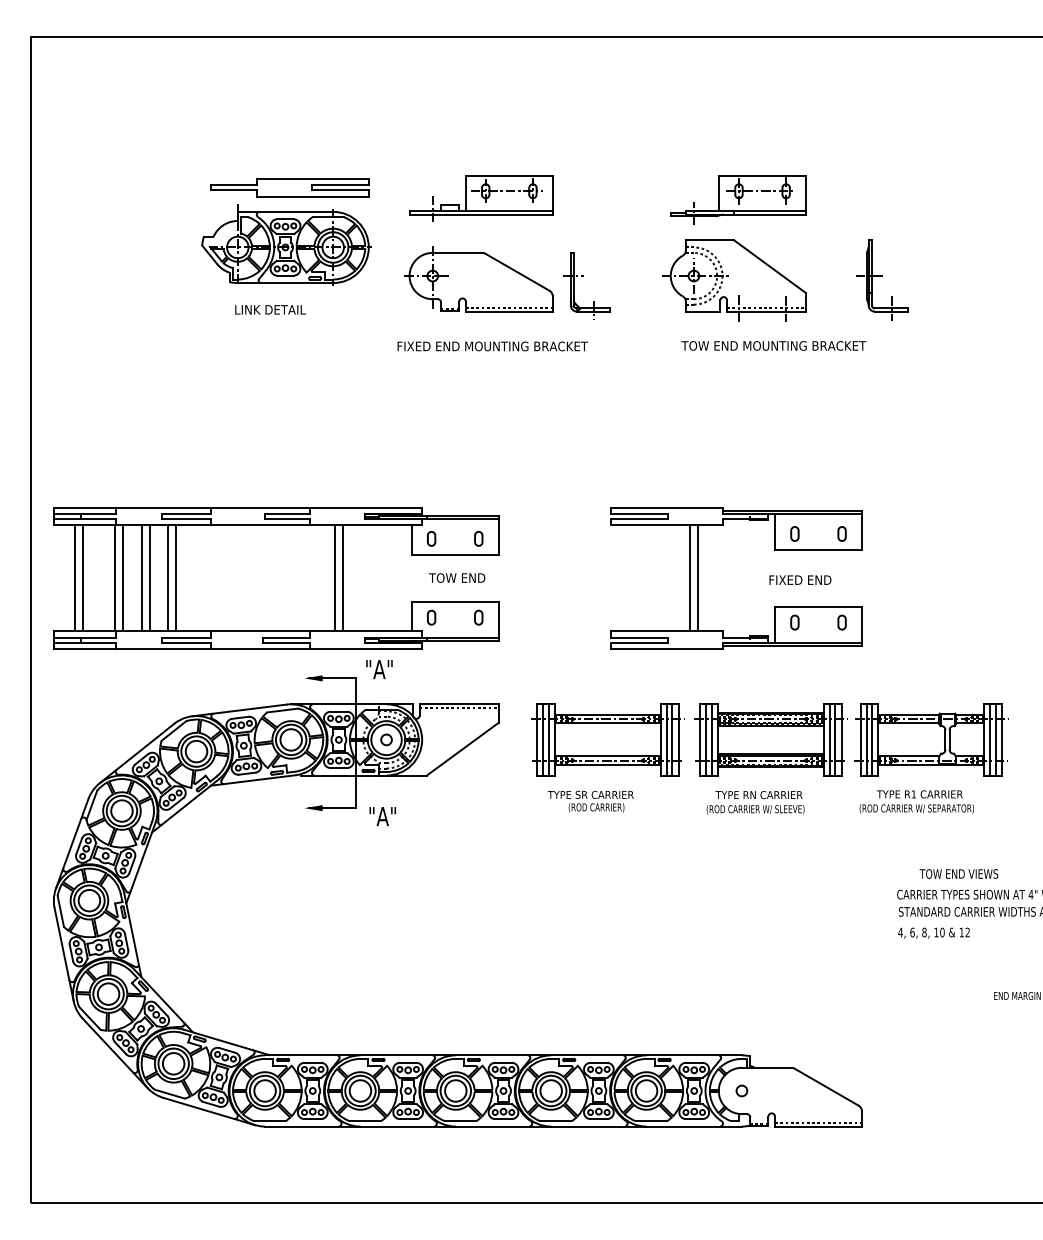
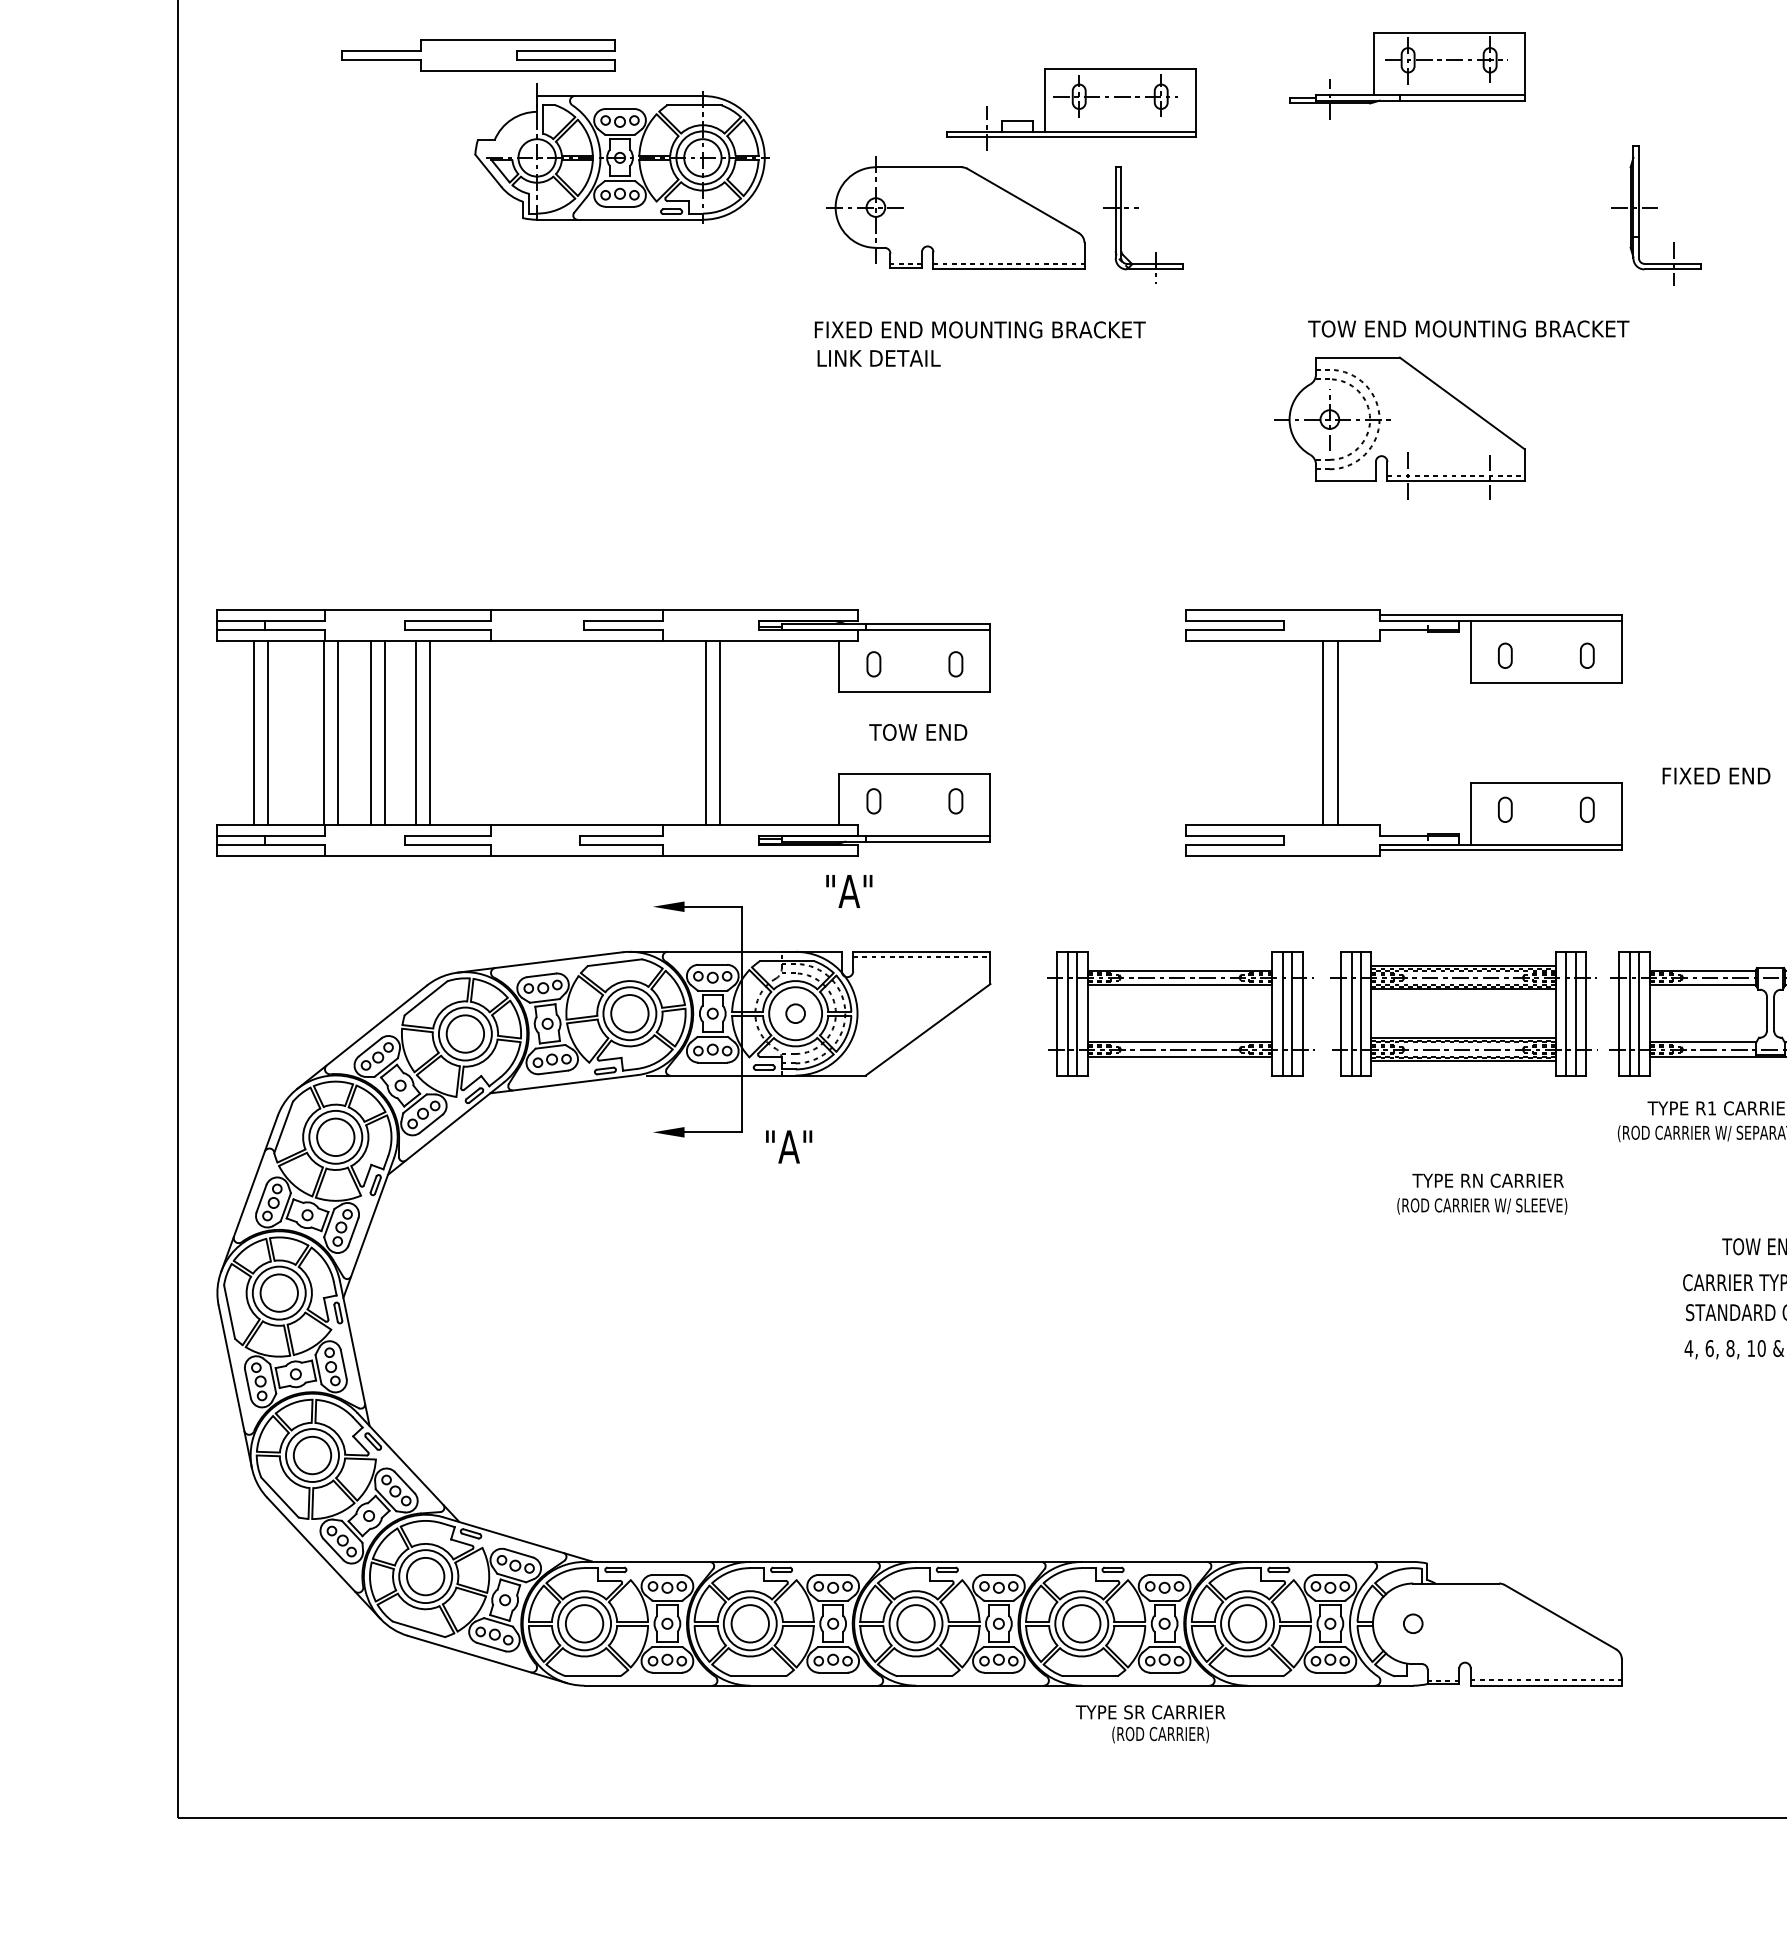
part: (289, 187) -> (477, 55), moved
part: (481, 198) -> (1071, 109), moved
part: (734, 280) -> (1400, 427), moved
text: (270, 309) -> (878, 357), moved
text: (800, 579) -> (1716, 774), moved
text: (379, 669) -> (849, 891), moved
text: (590, 801) -> (1150, 1723), moved
text: (755, 802) -> (1482, 1193), moved

